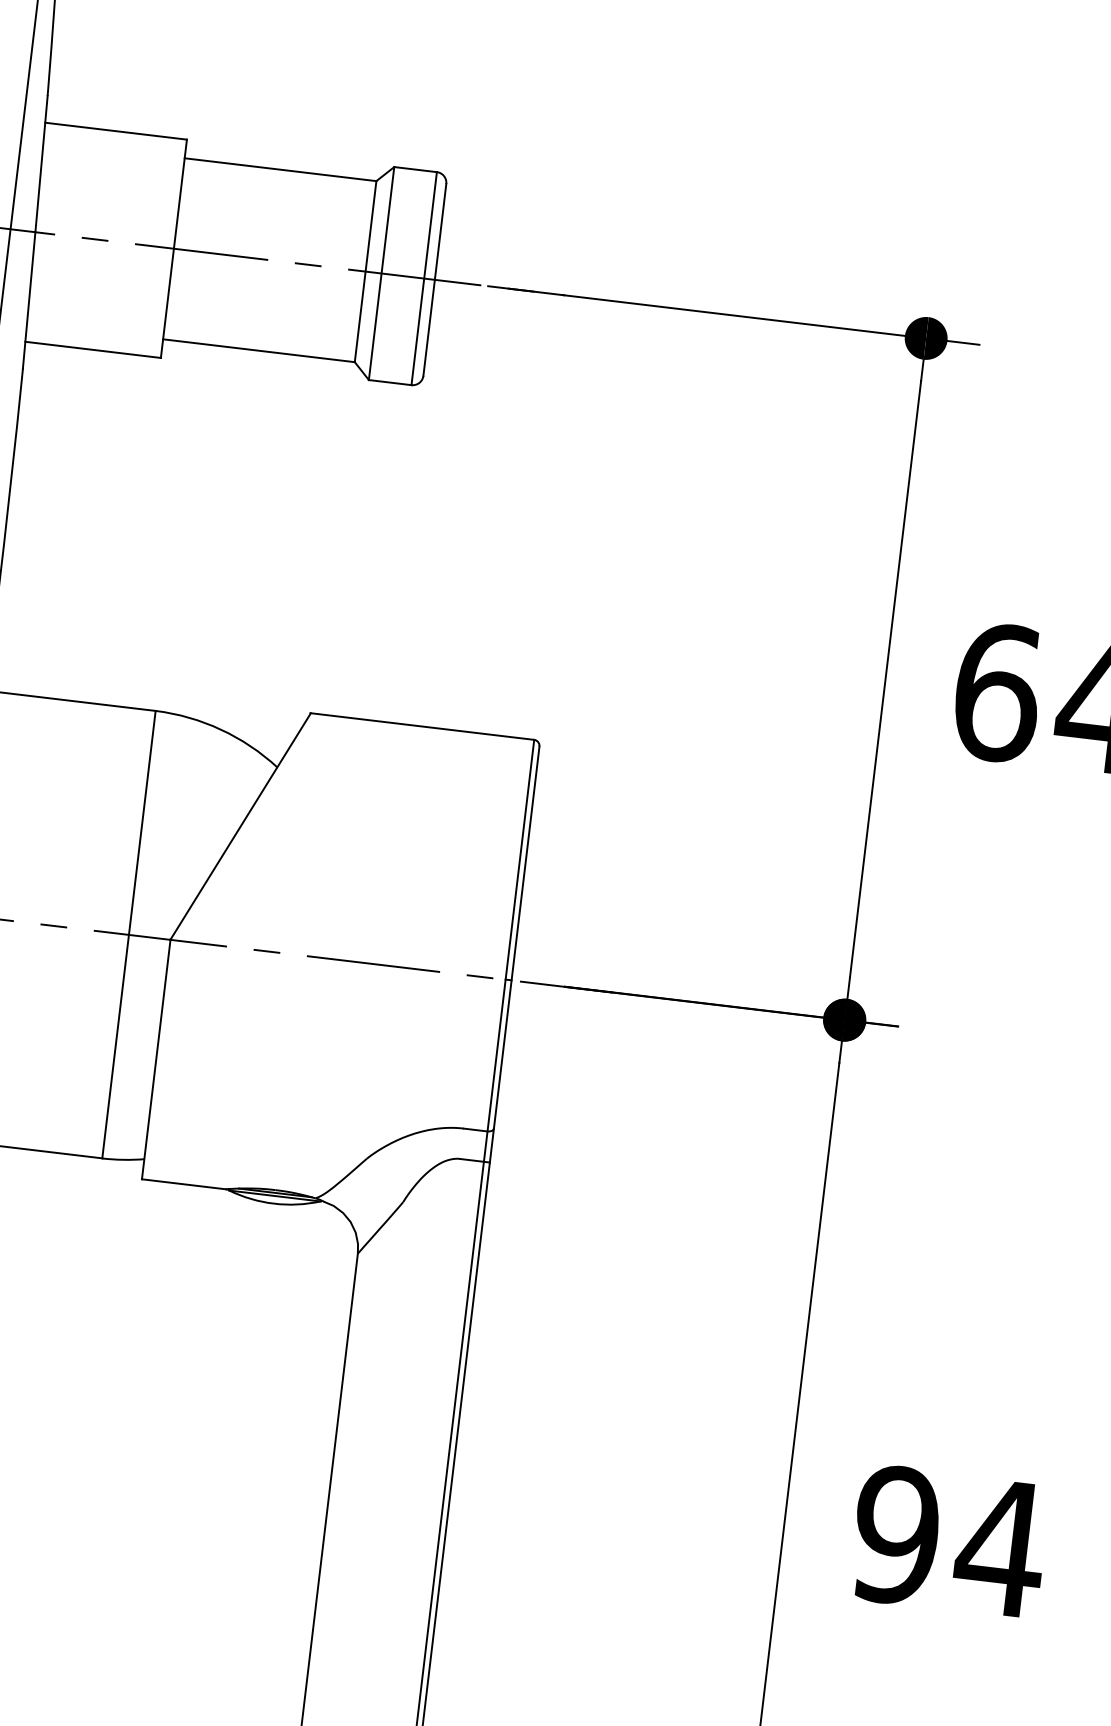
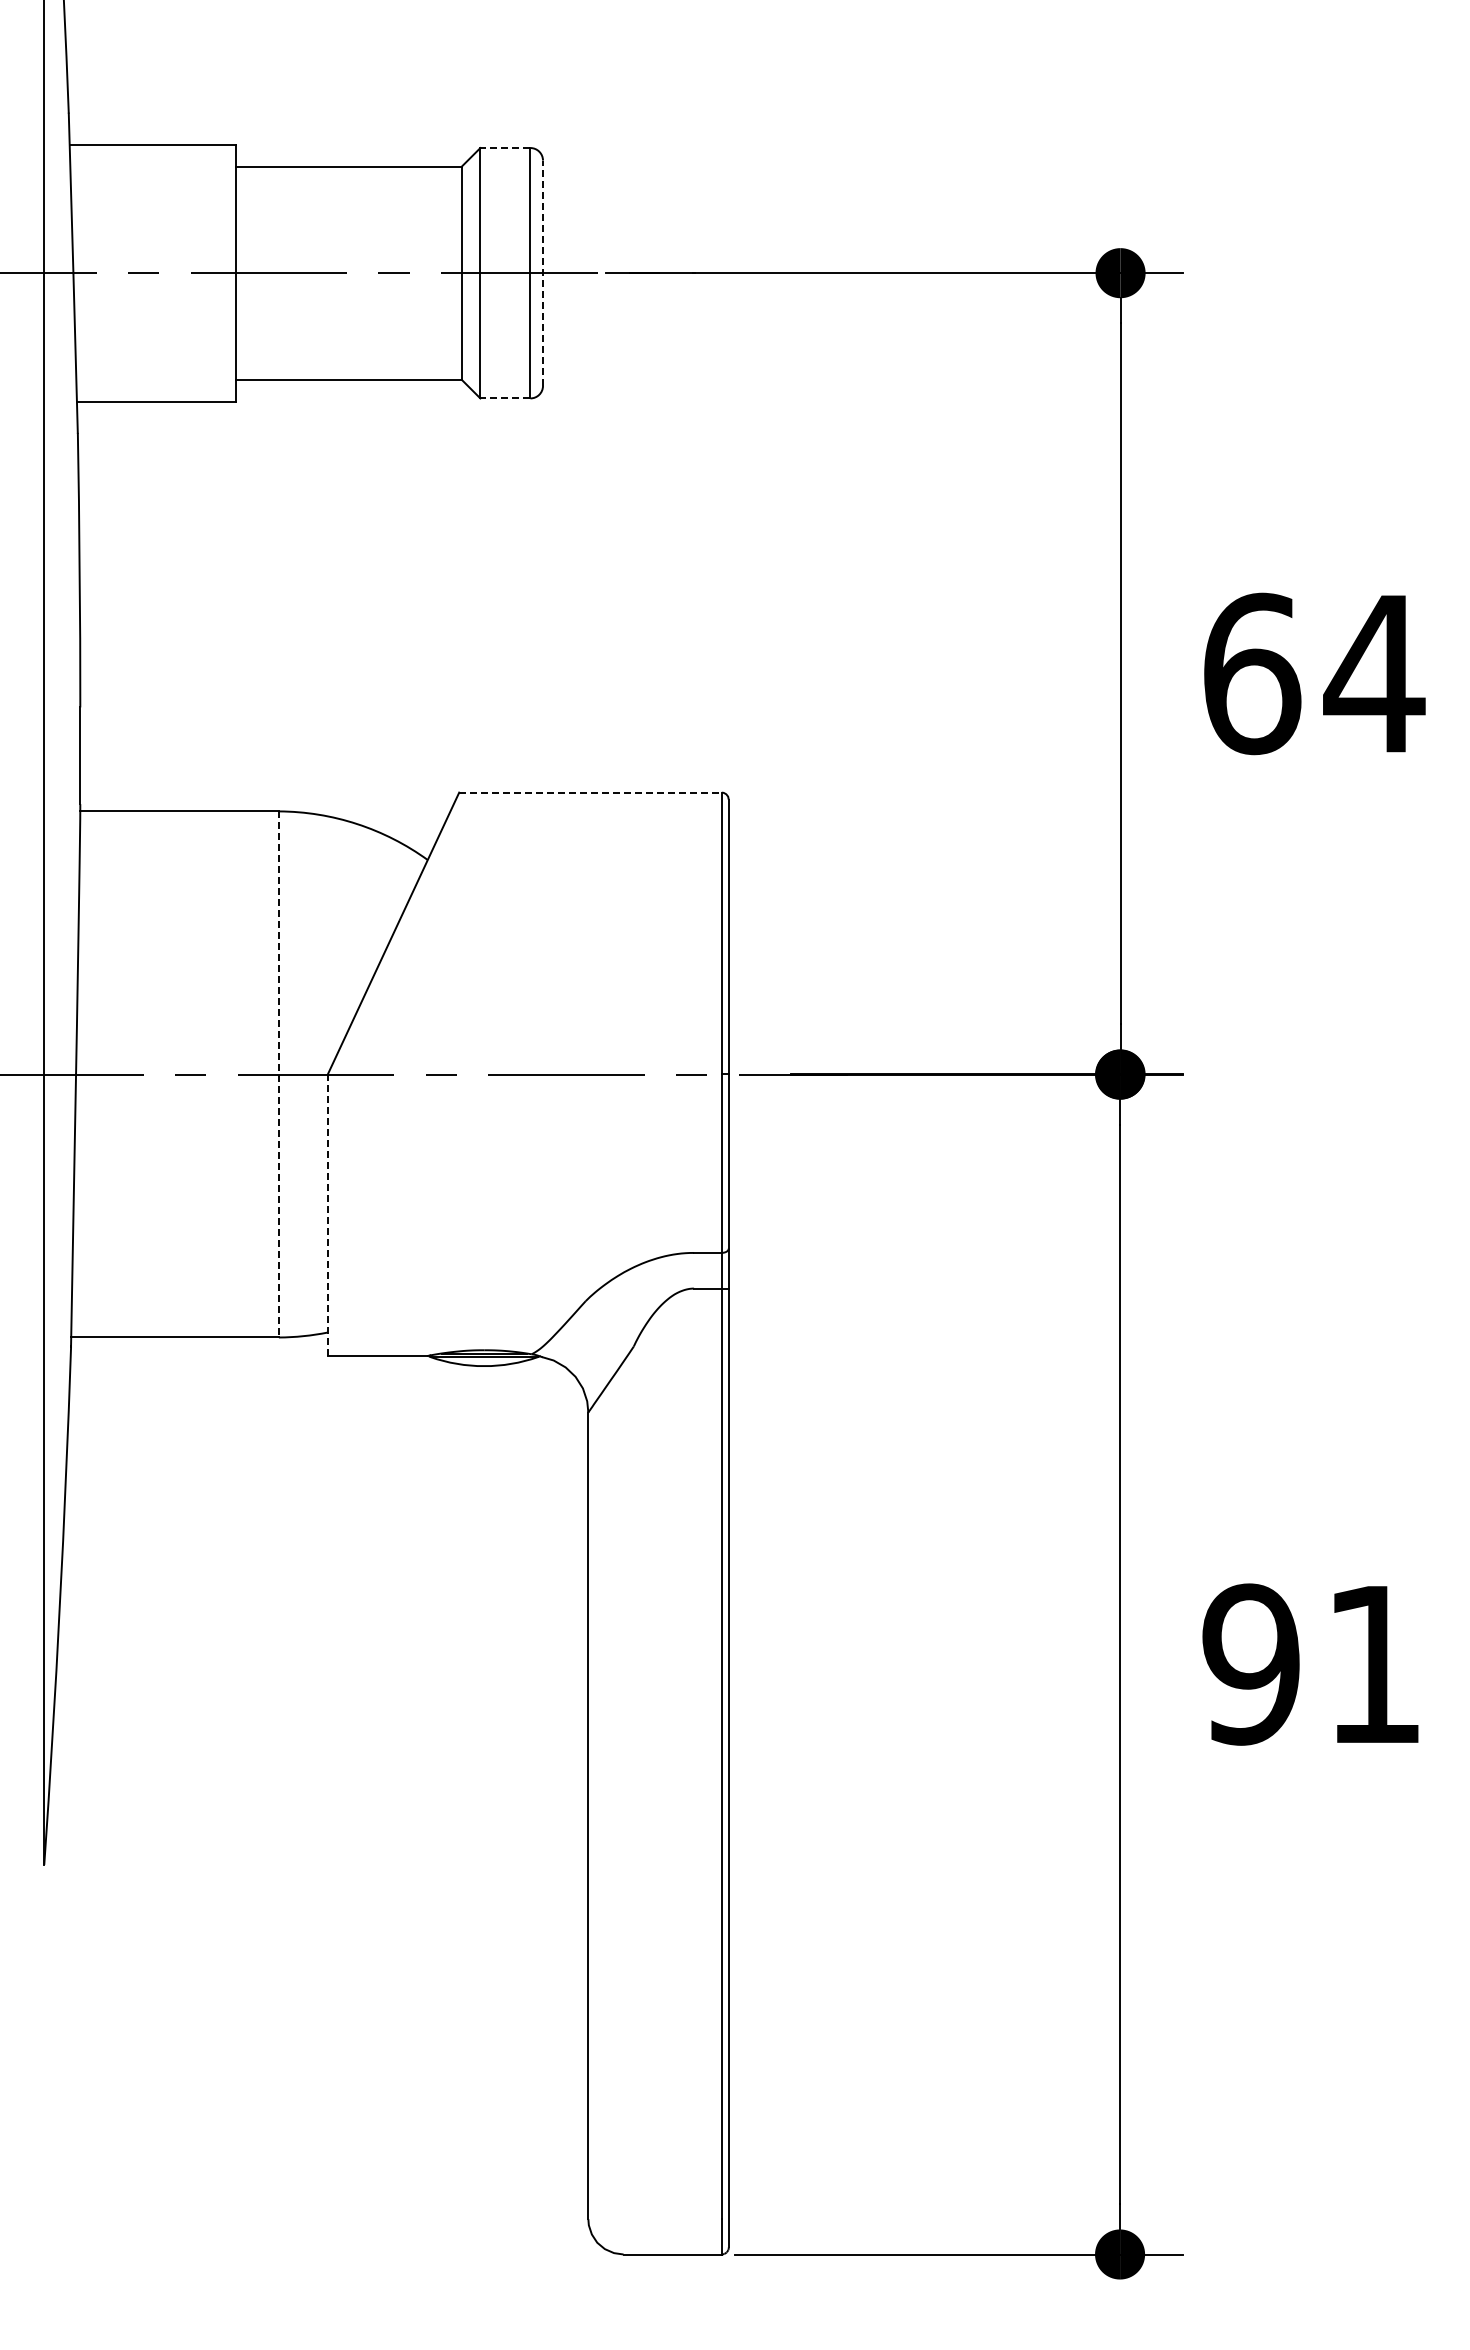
line: (414, 169) -> (504, 148), solid -> dashed
line: (435, 280) -> (543, 273), solid -> dashed
line: (389, 382) -> (504, 398), solid -> dashed
line: (422, 726) -> (590, 792), solid -> dashed
line: (128, 934) -> (278, 1074), solid -> dashed
line: (155, 1059) -> (327, 1215), solid -> dashed
text: (1000, 1547) -> (1373, 1664), 94 -> 91

